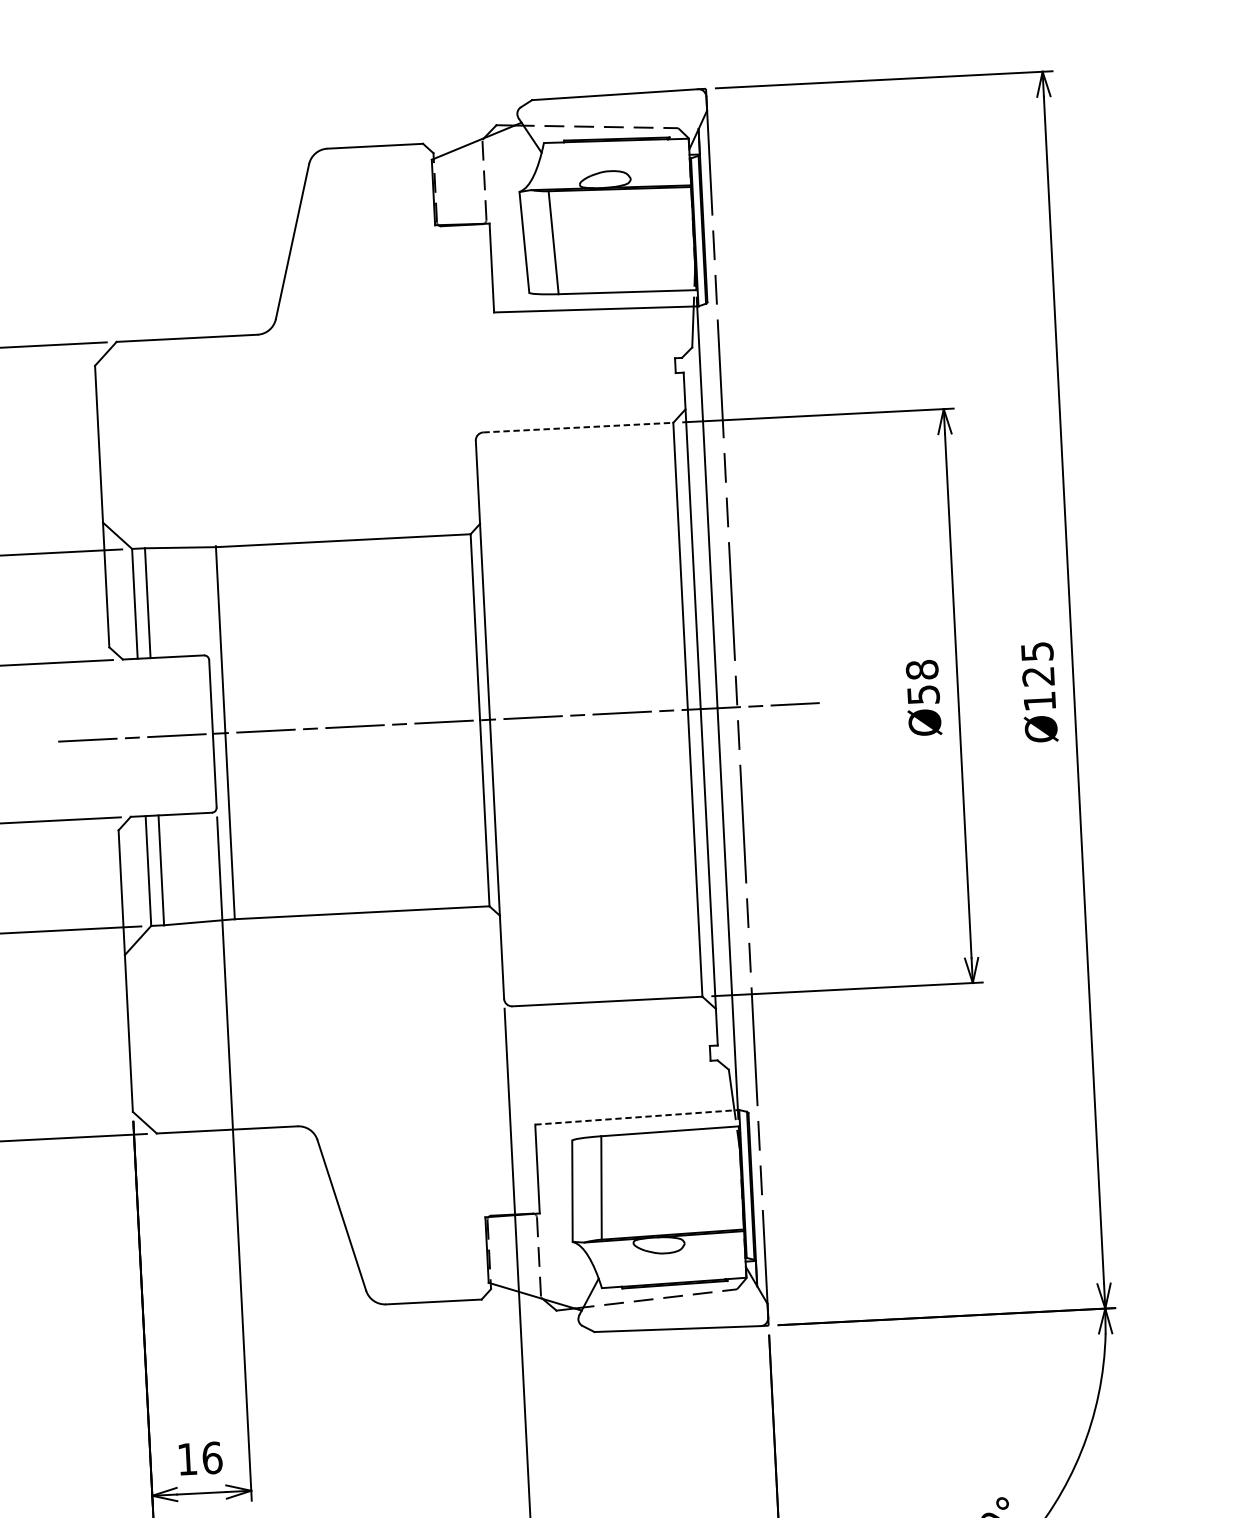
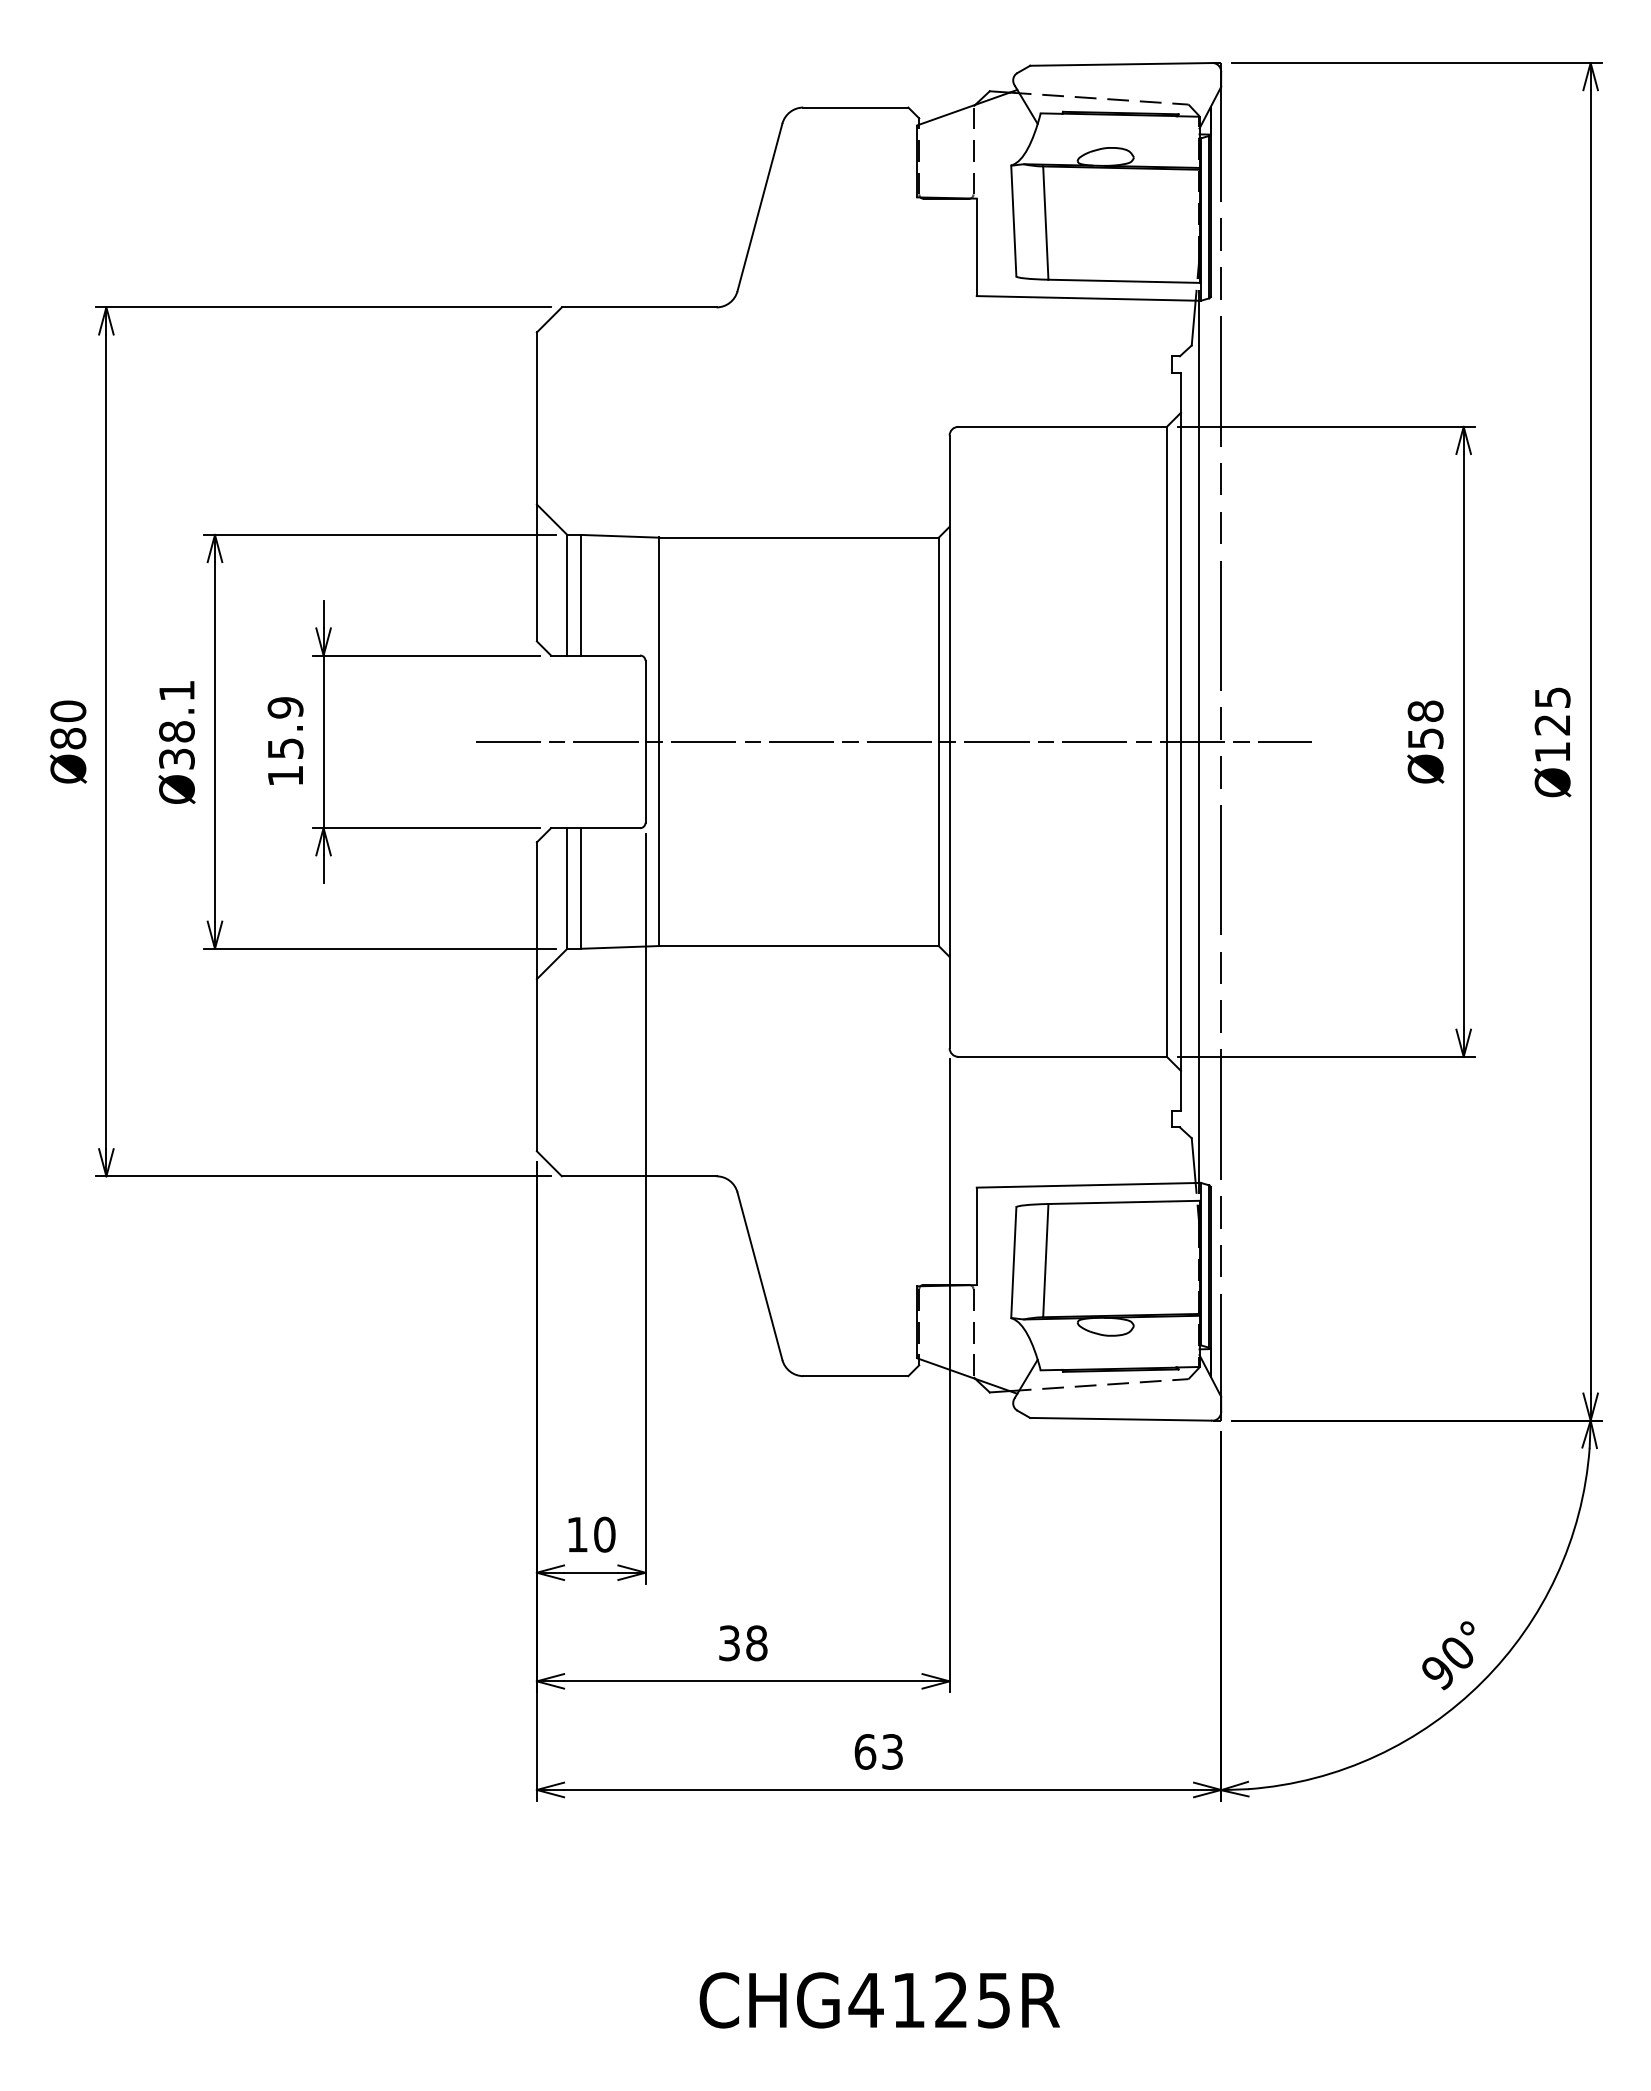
line: (579, 427) -> (1063, 426), dashed -> solid
line: (637, 1117) -> (1089, 1185), dashed -> solid
text: (212, 1457) -> (604, 1534), 16 -> 10

